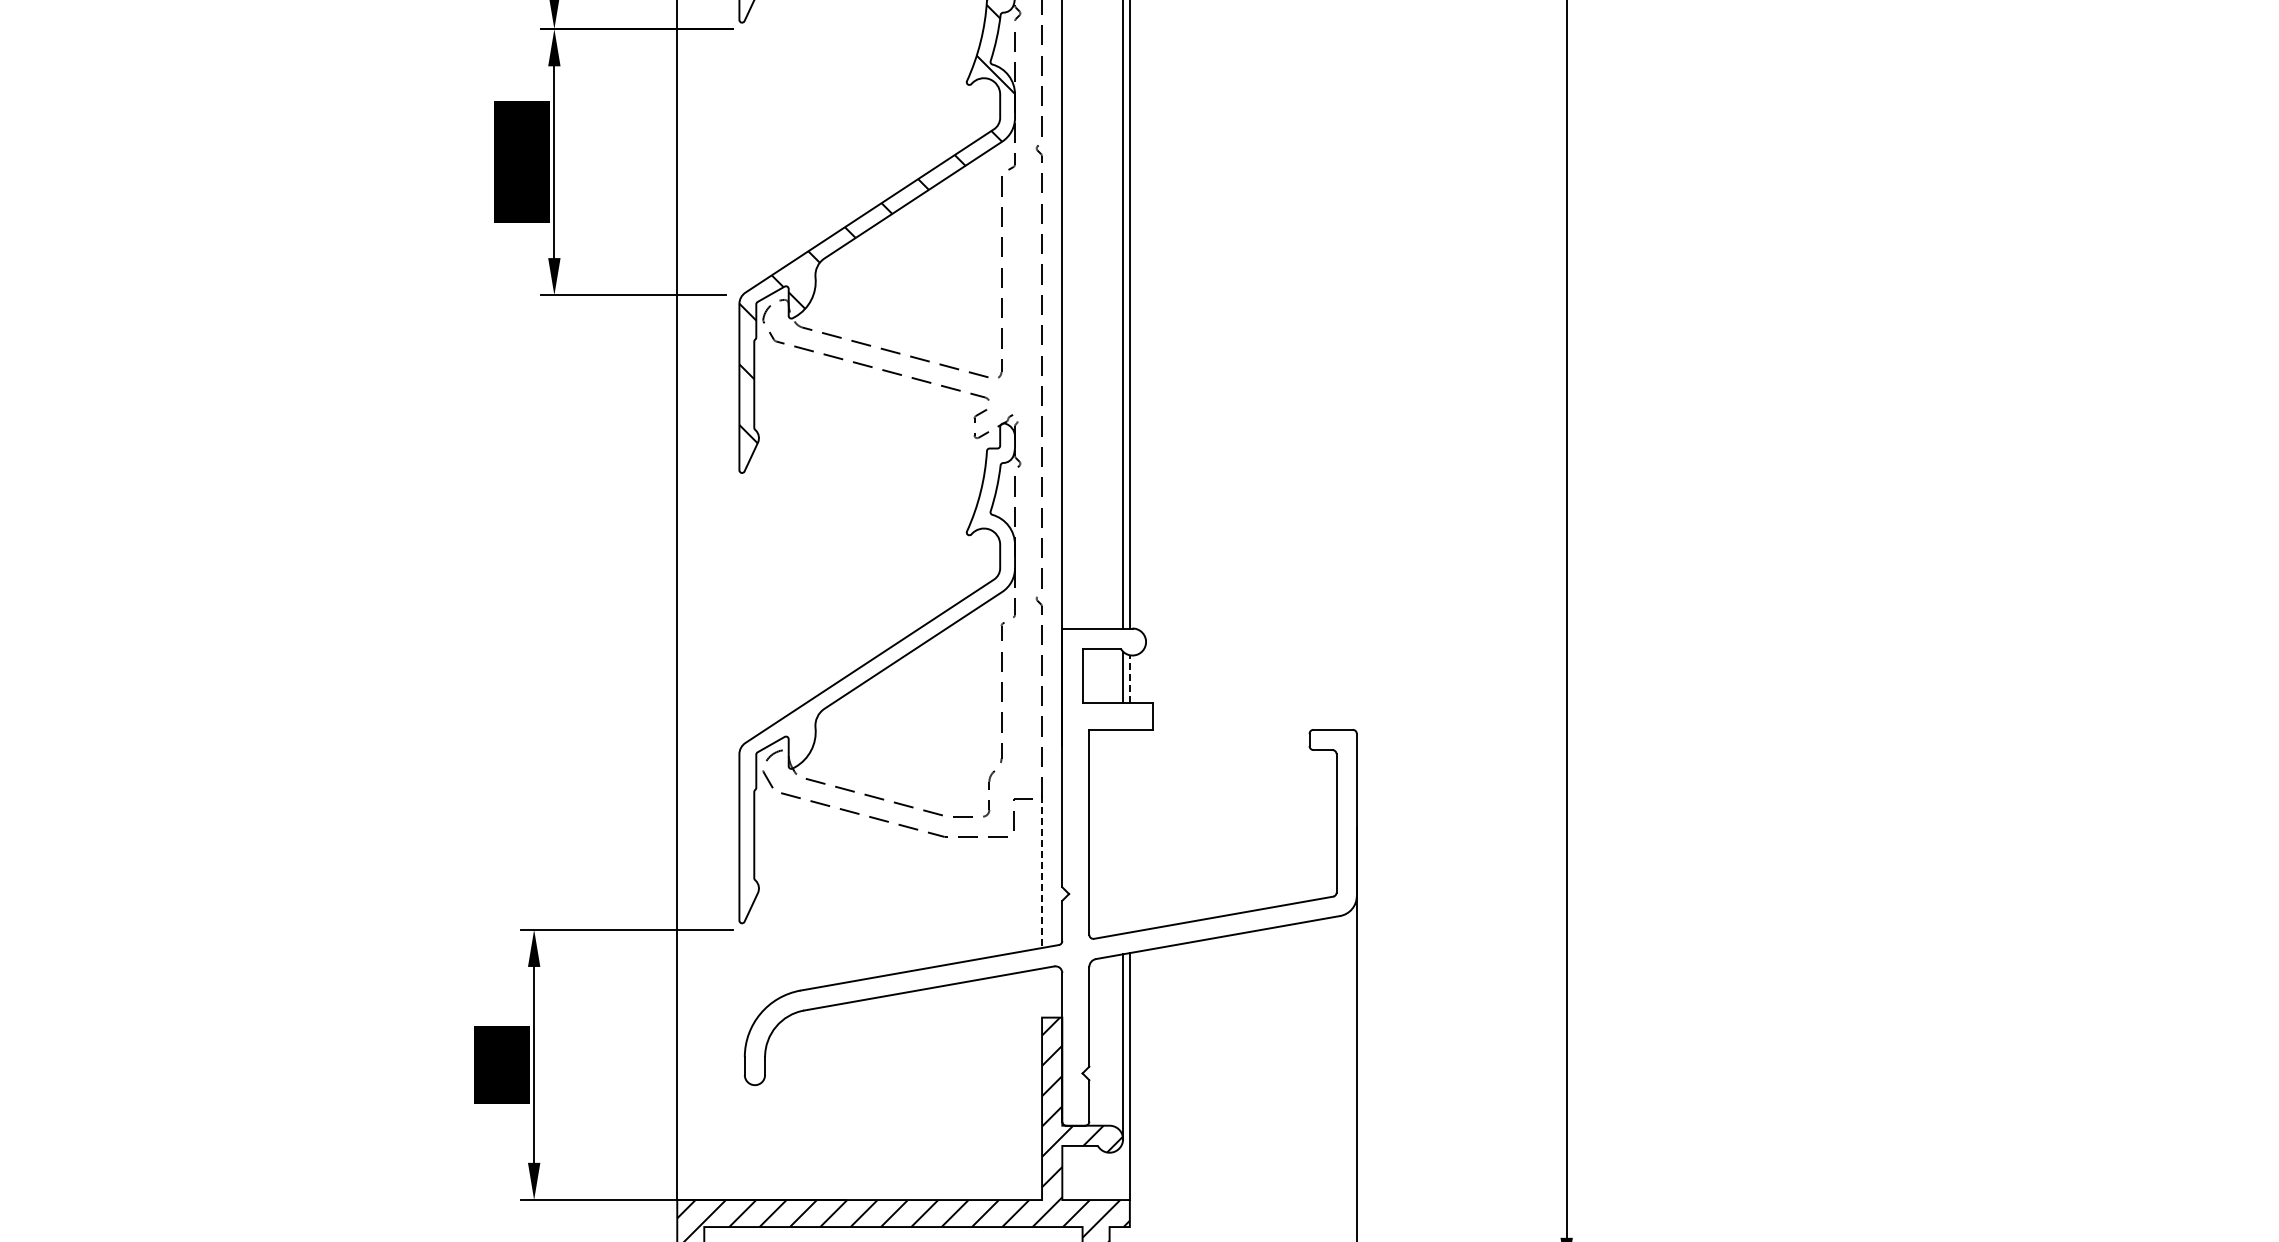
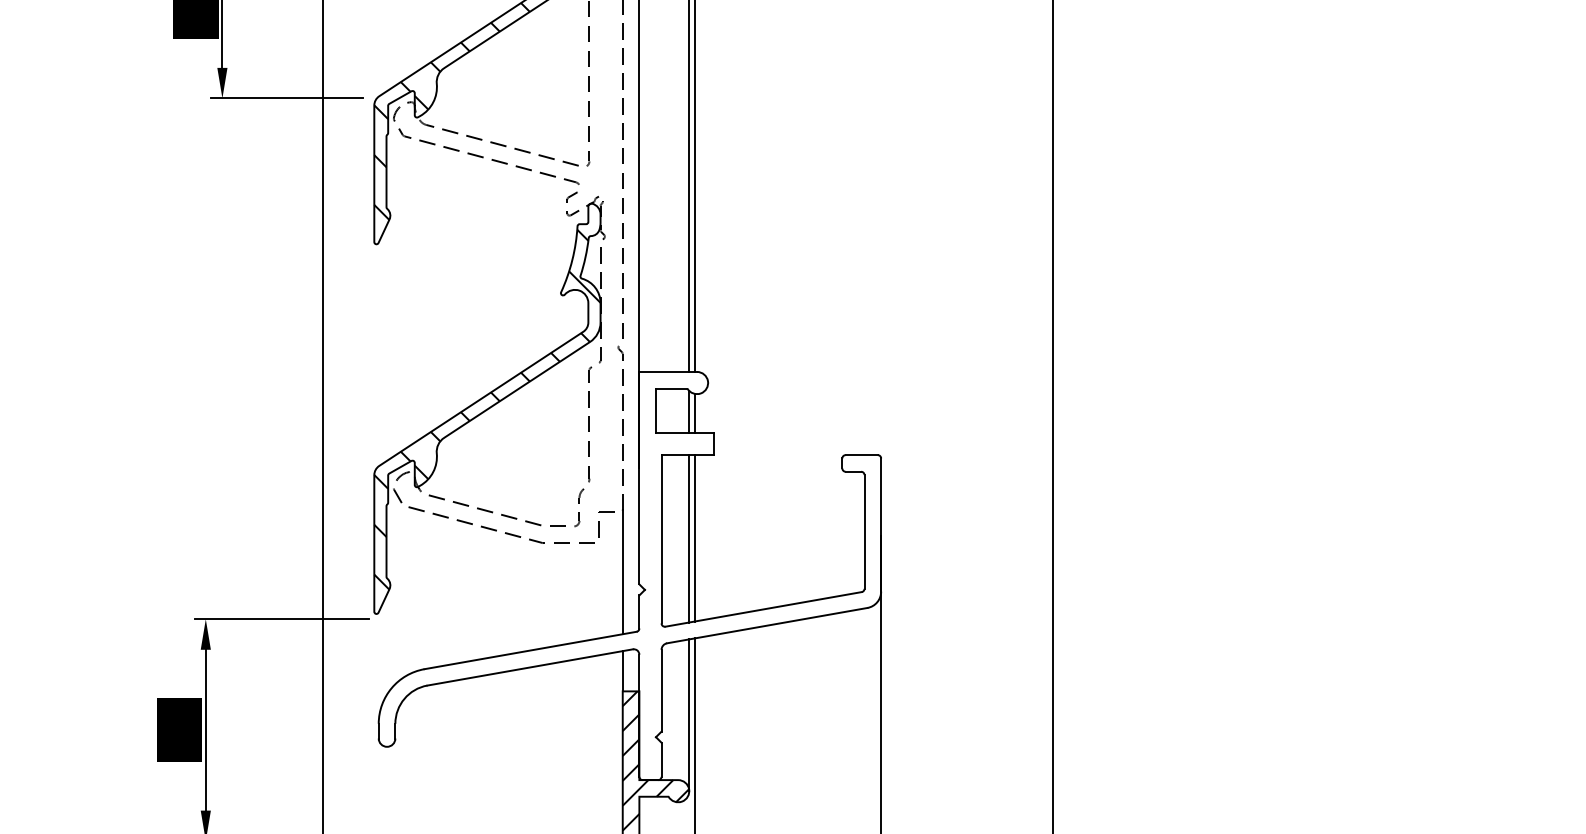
hatch: (877, 674) -> (487, 409), added
line: (1129, 679) -> (694, 413), dashed -> solid
line: (1129, 830) -> (694, 537), added
line: (1123, 831) -> (689, 538), added
line: (1042, 872) -> (623, 572), dashed -> solid
line: (1042, 992) -> (623, 670), added

